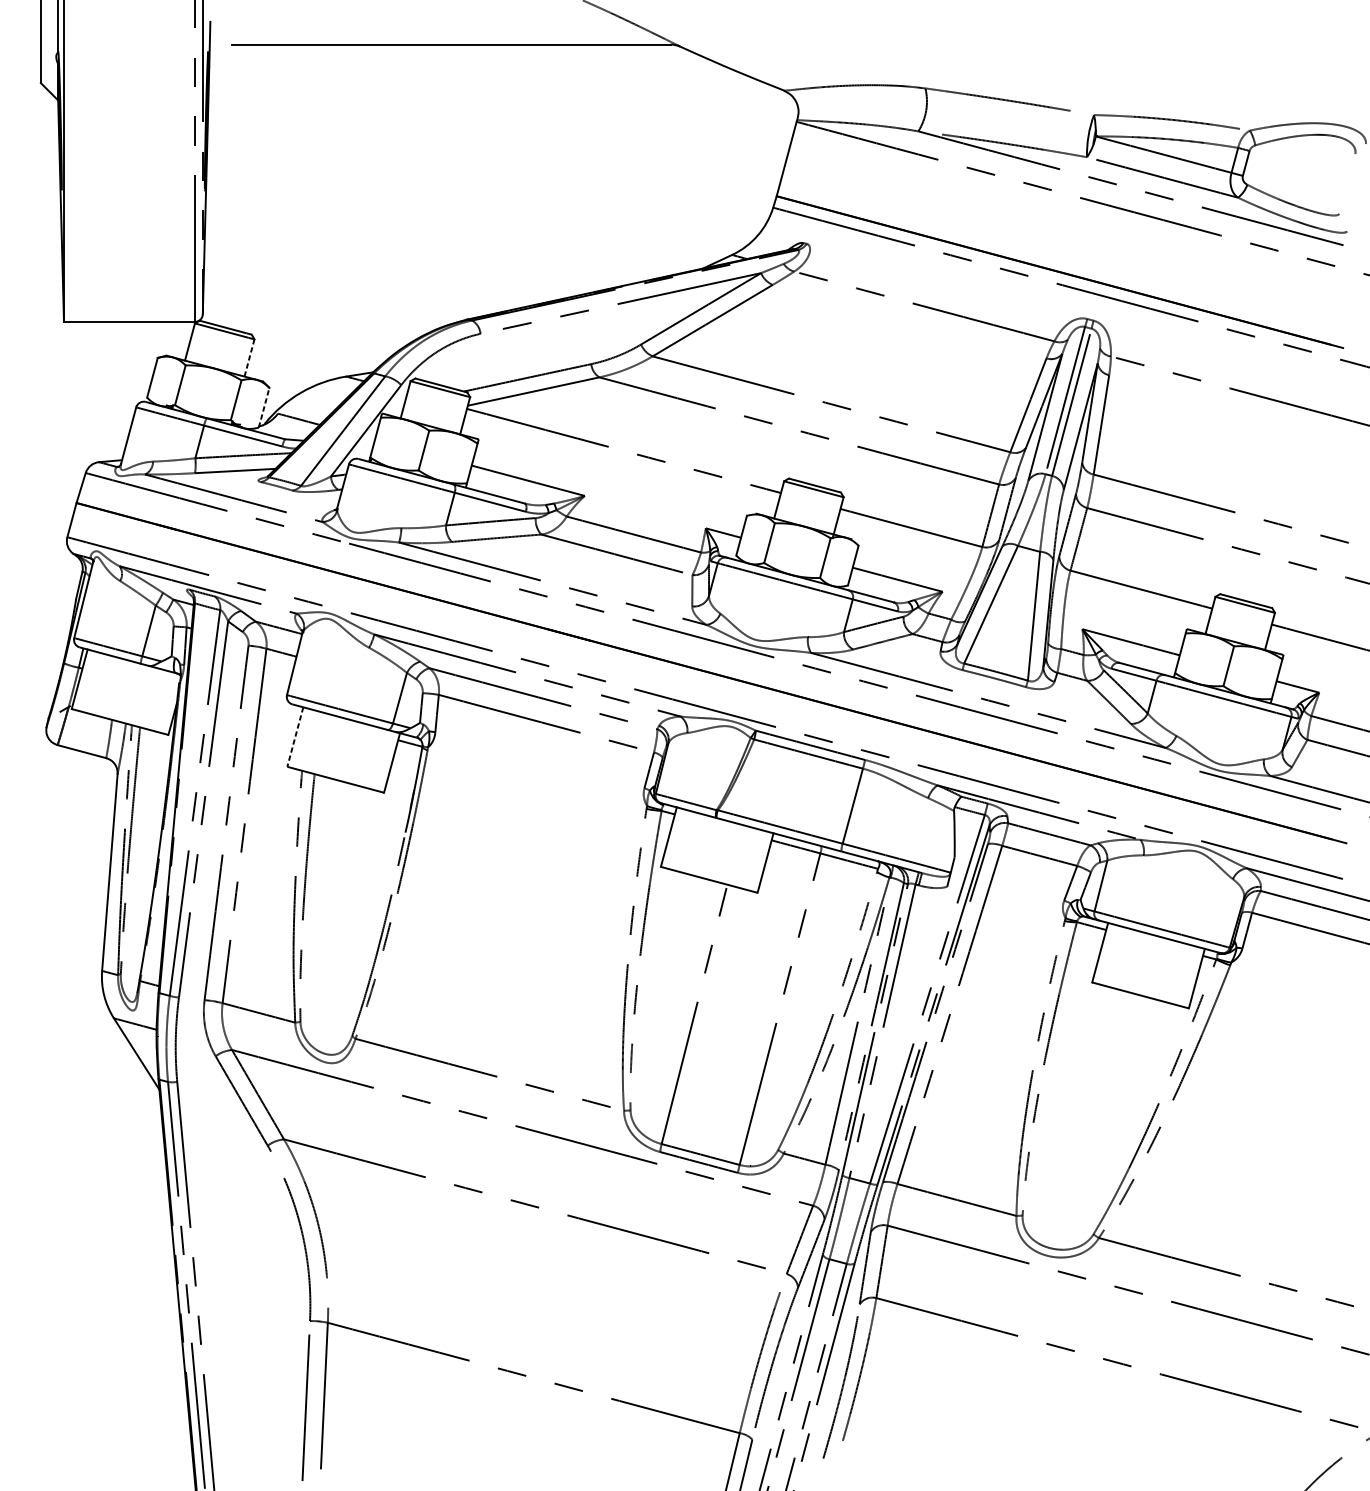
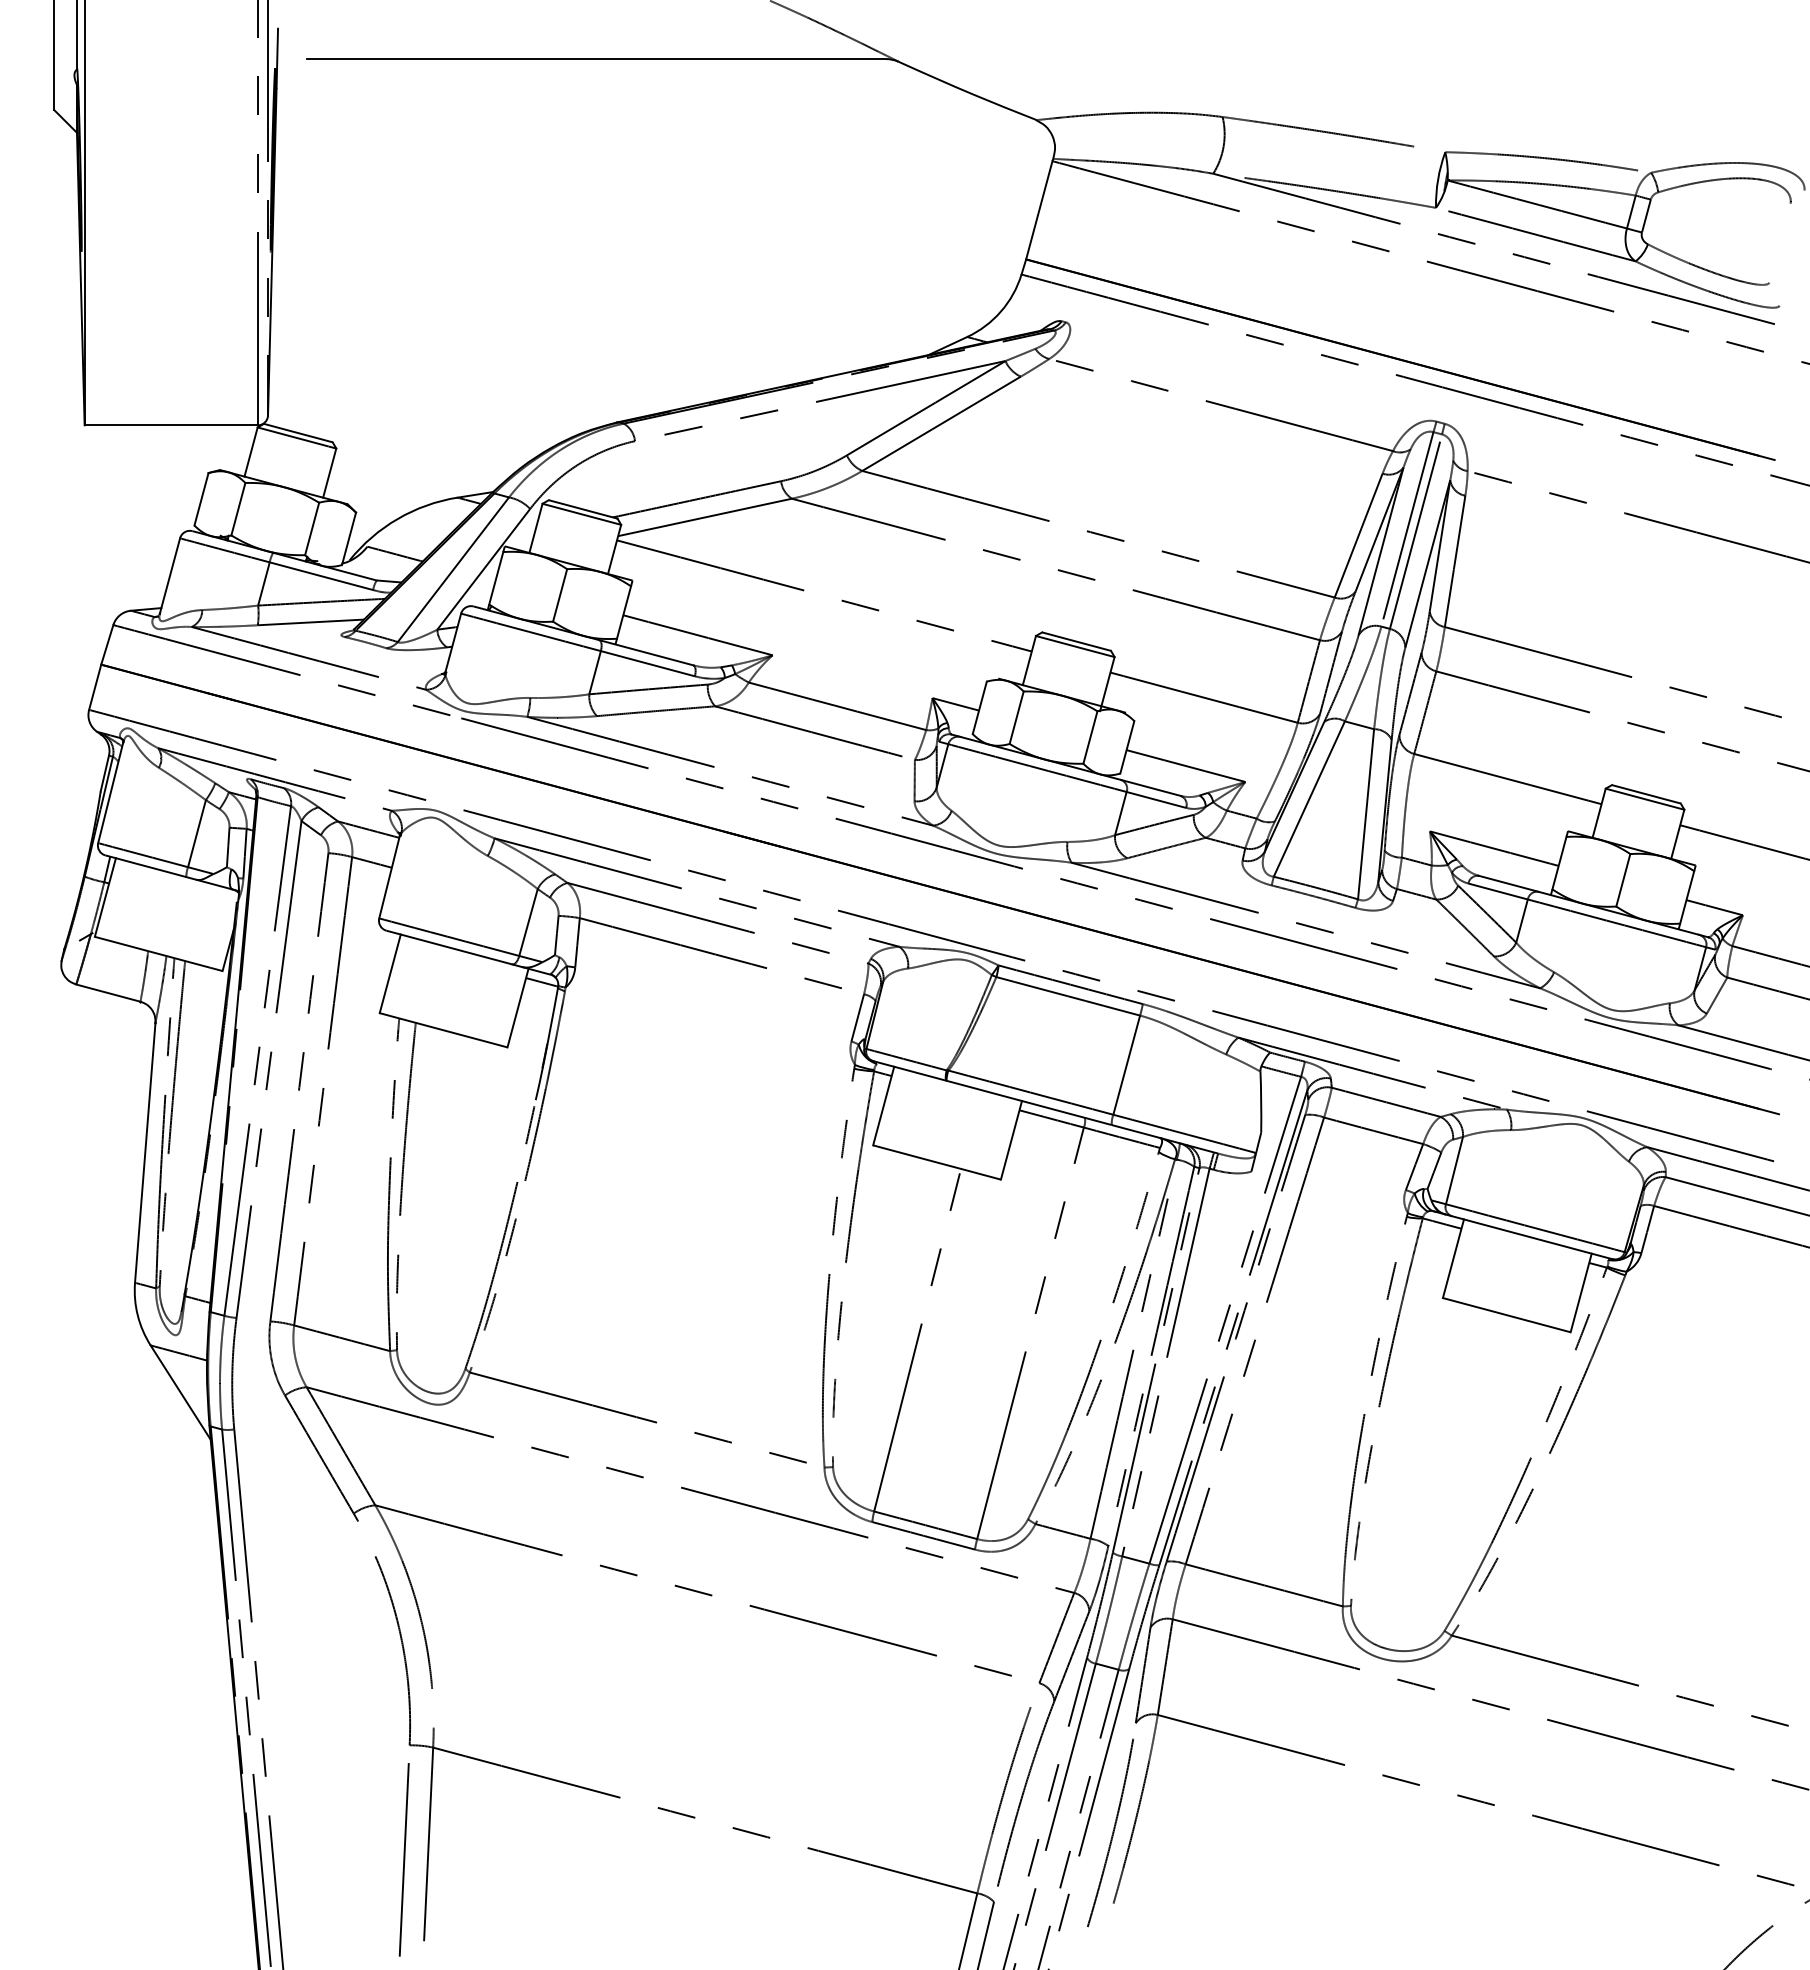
line: (249, 357) -> (329, 472), dashed -> solid
line: (264, 407) -> (349, 538), dashed -> solid
line: (295, 736) -> (390, 973), dashed -> solid

